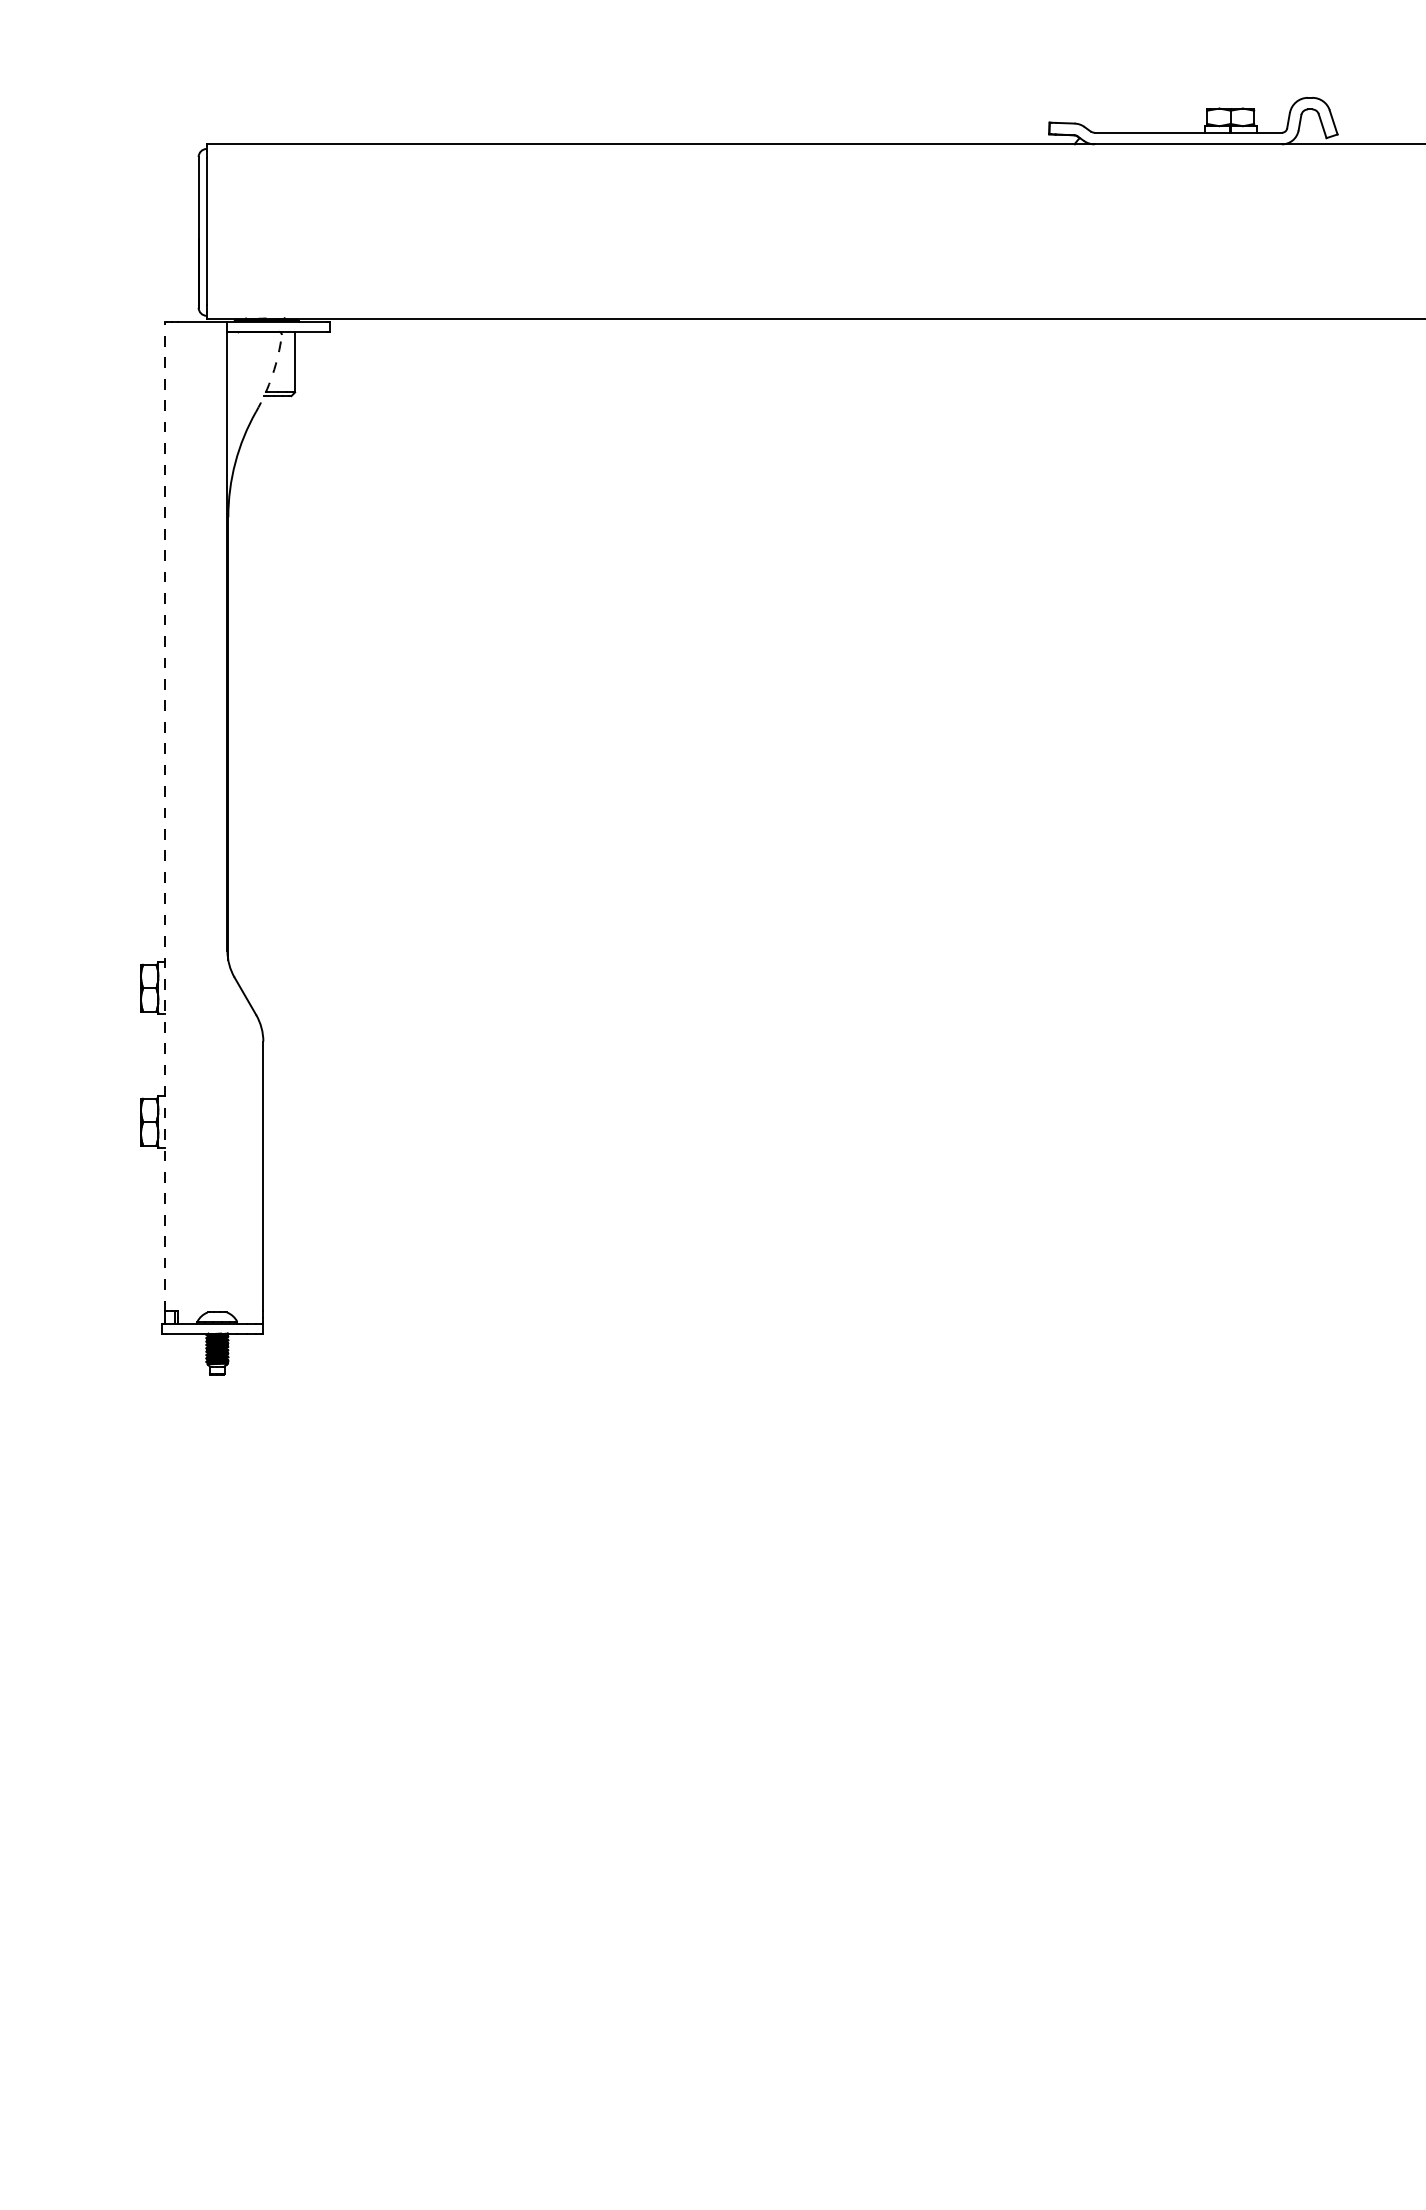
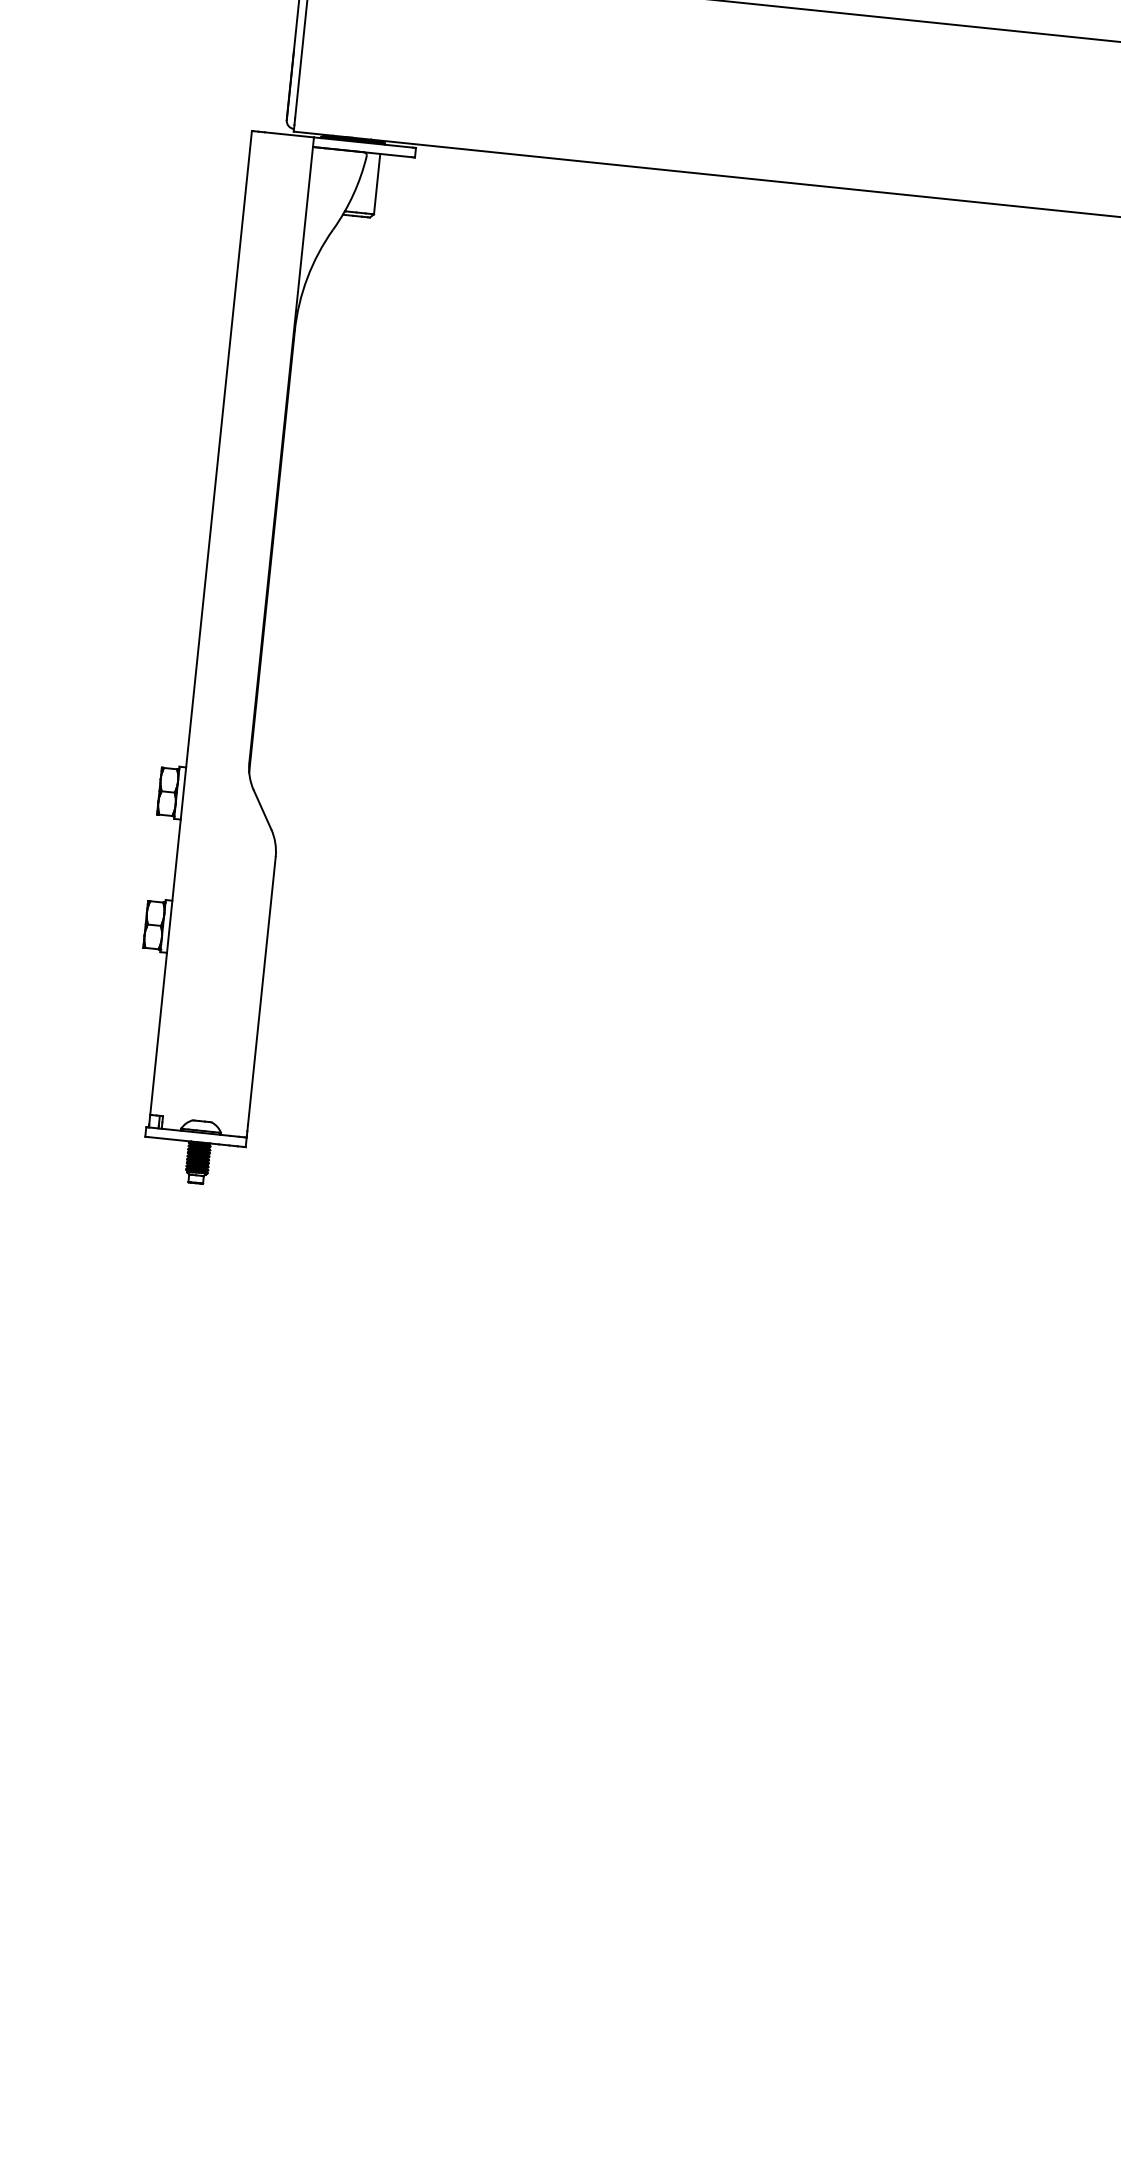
arc: (272, 374) -> (353, 194), dashed -> solid
line: (165, 816) -> (201, 622), dashed -> solid

